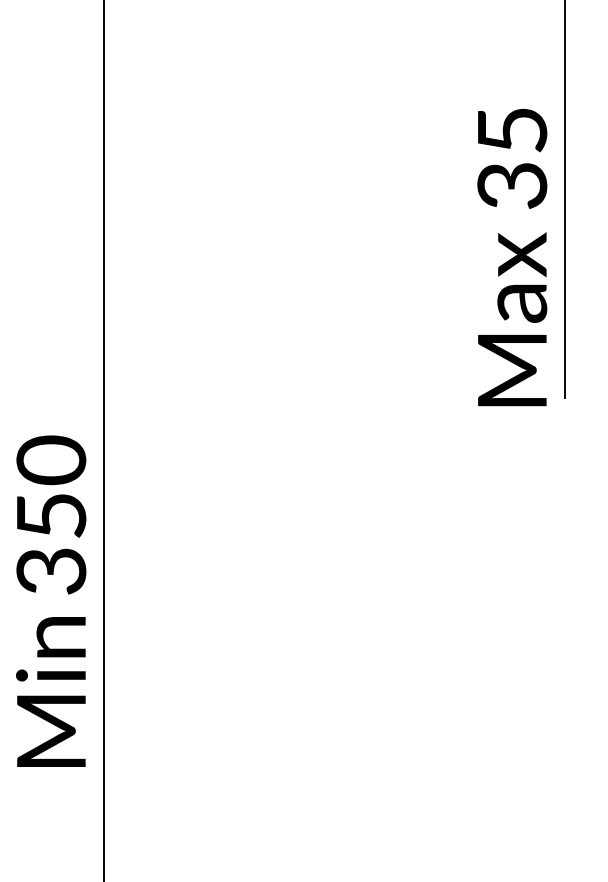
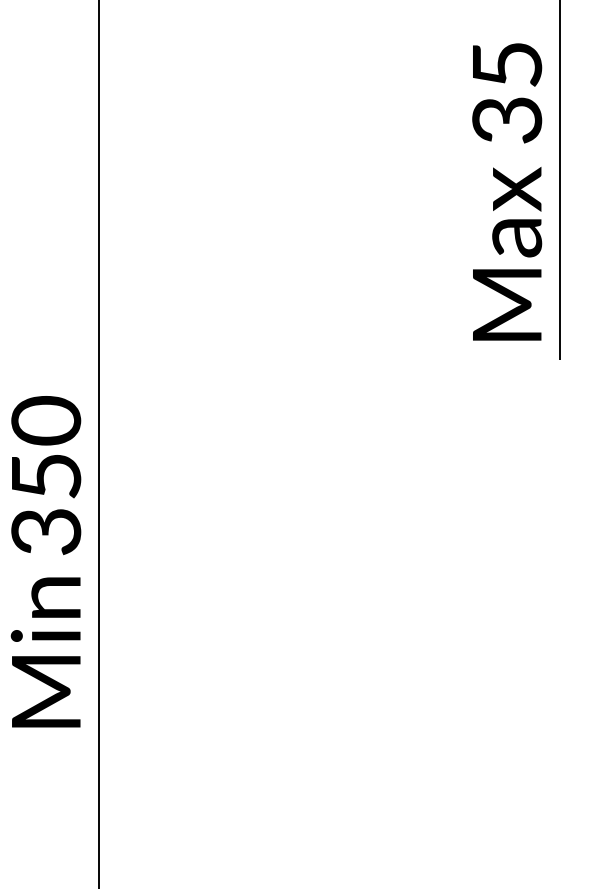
text: (512, 257) -> (507, 191), moved

